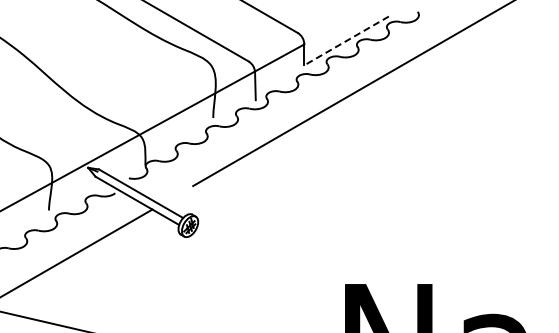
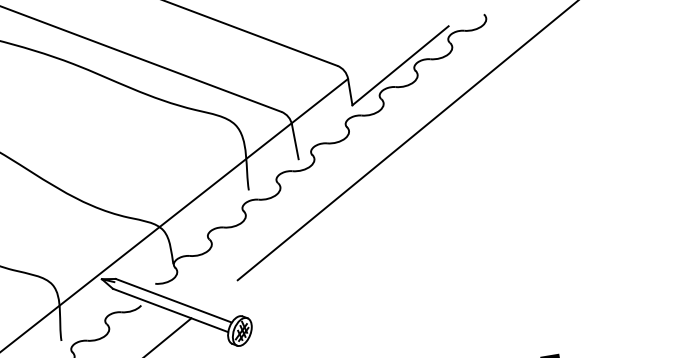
line: (346, 40) -> (400, 65), dashed -> solid

